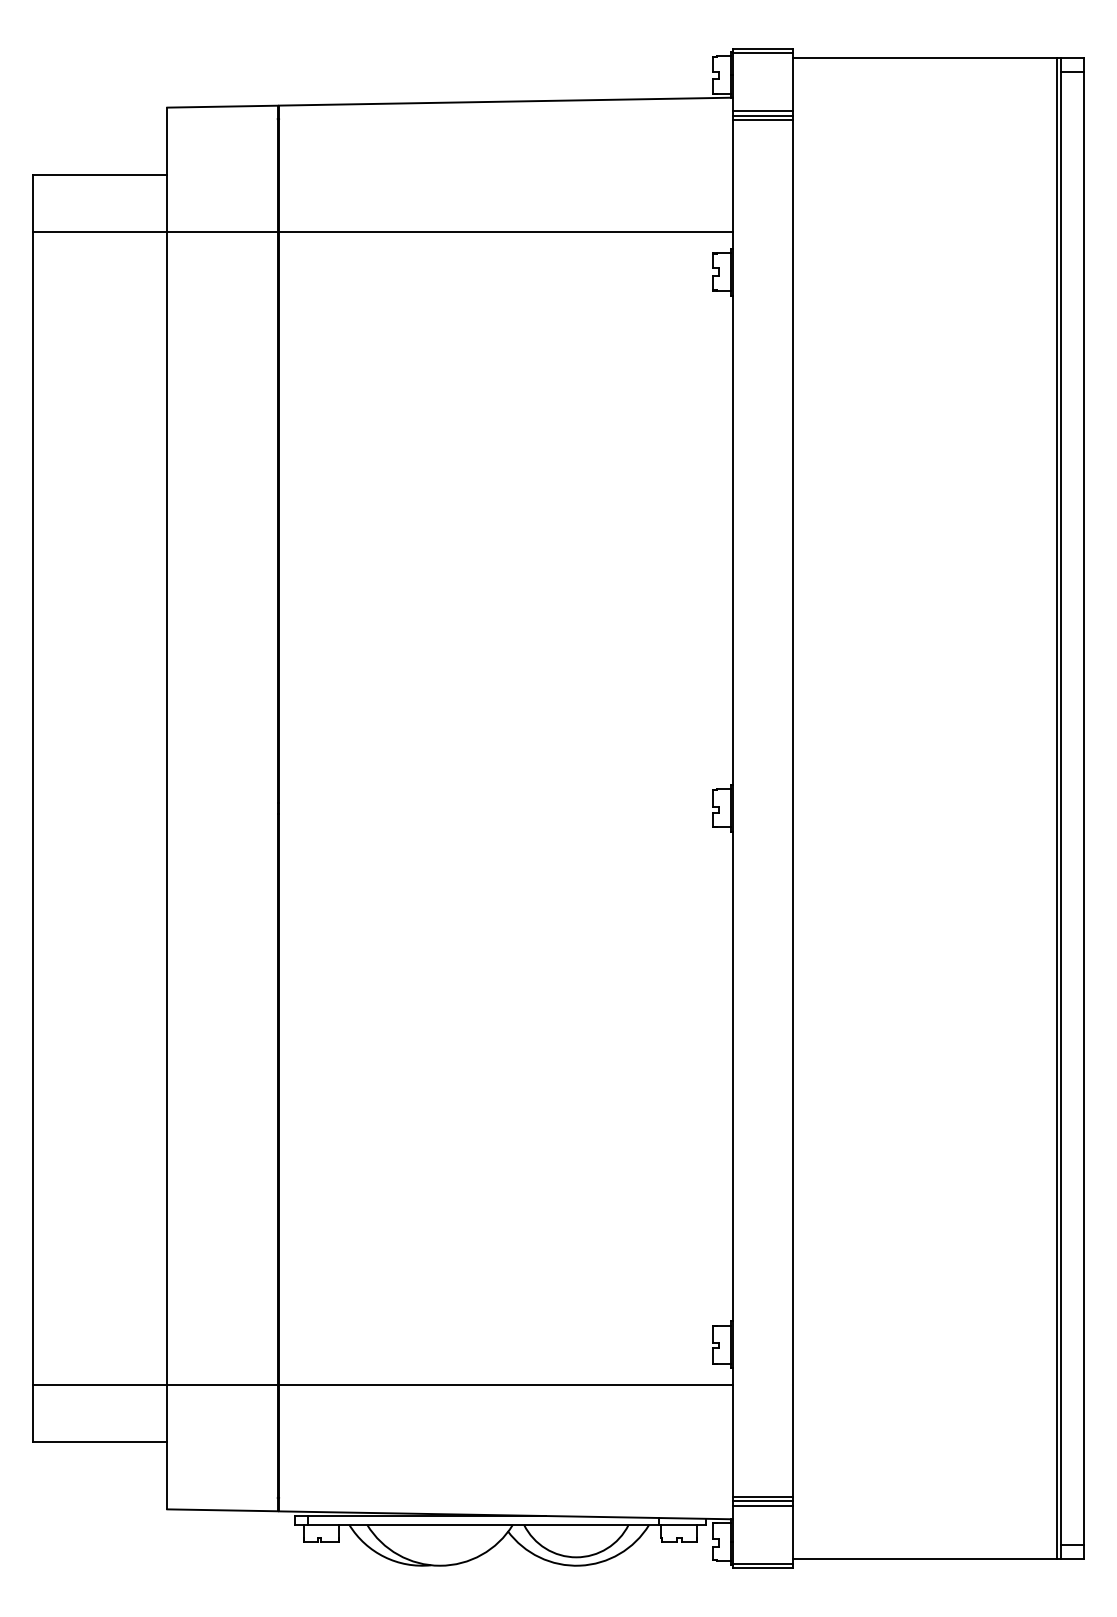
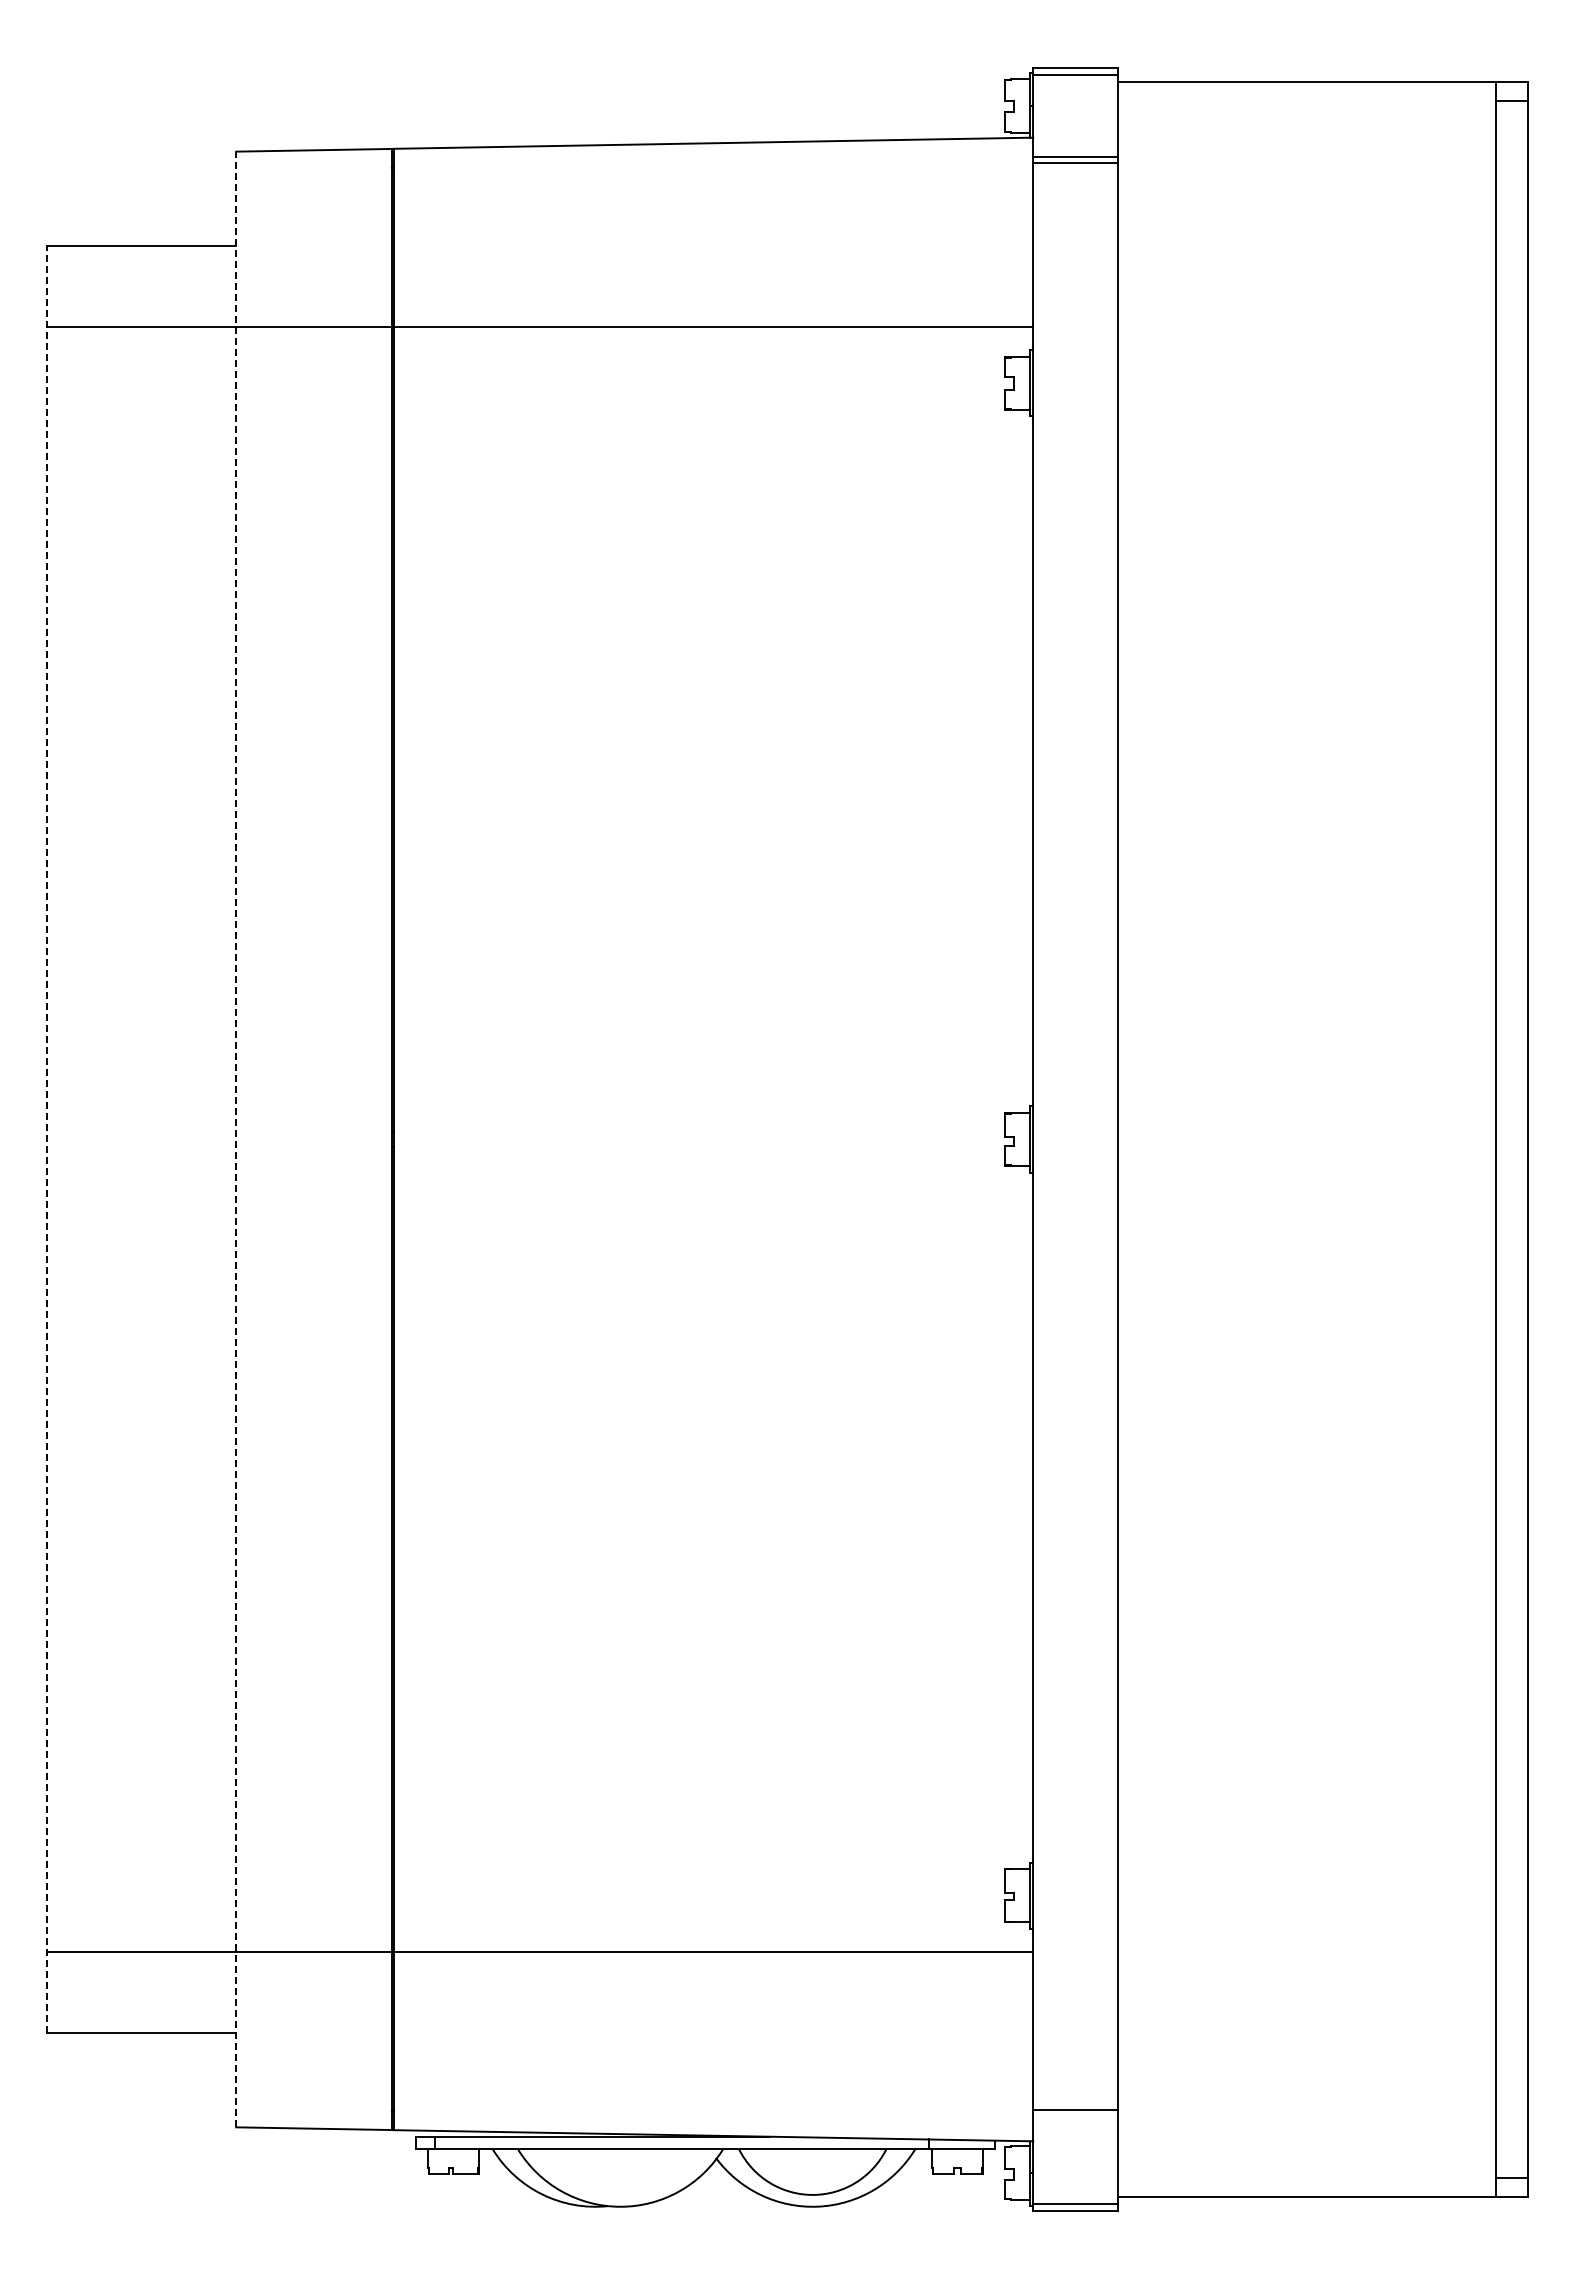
line: (762, 120) -> (1075, 169), removed
line: (33, 808) -> (47, 1139), solid -> dashed
line: (167, 808) -> (236, 1139), solid -> dashed
line: (1057, 808) -> (1490, 1139), removed
line: (762, 1501) -> (1075, 2116), removed
line: (762, 1505) -> (1075, 2122), removed

